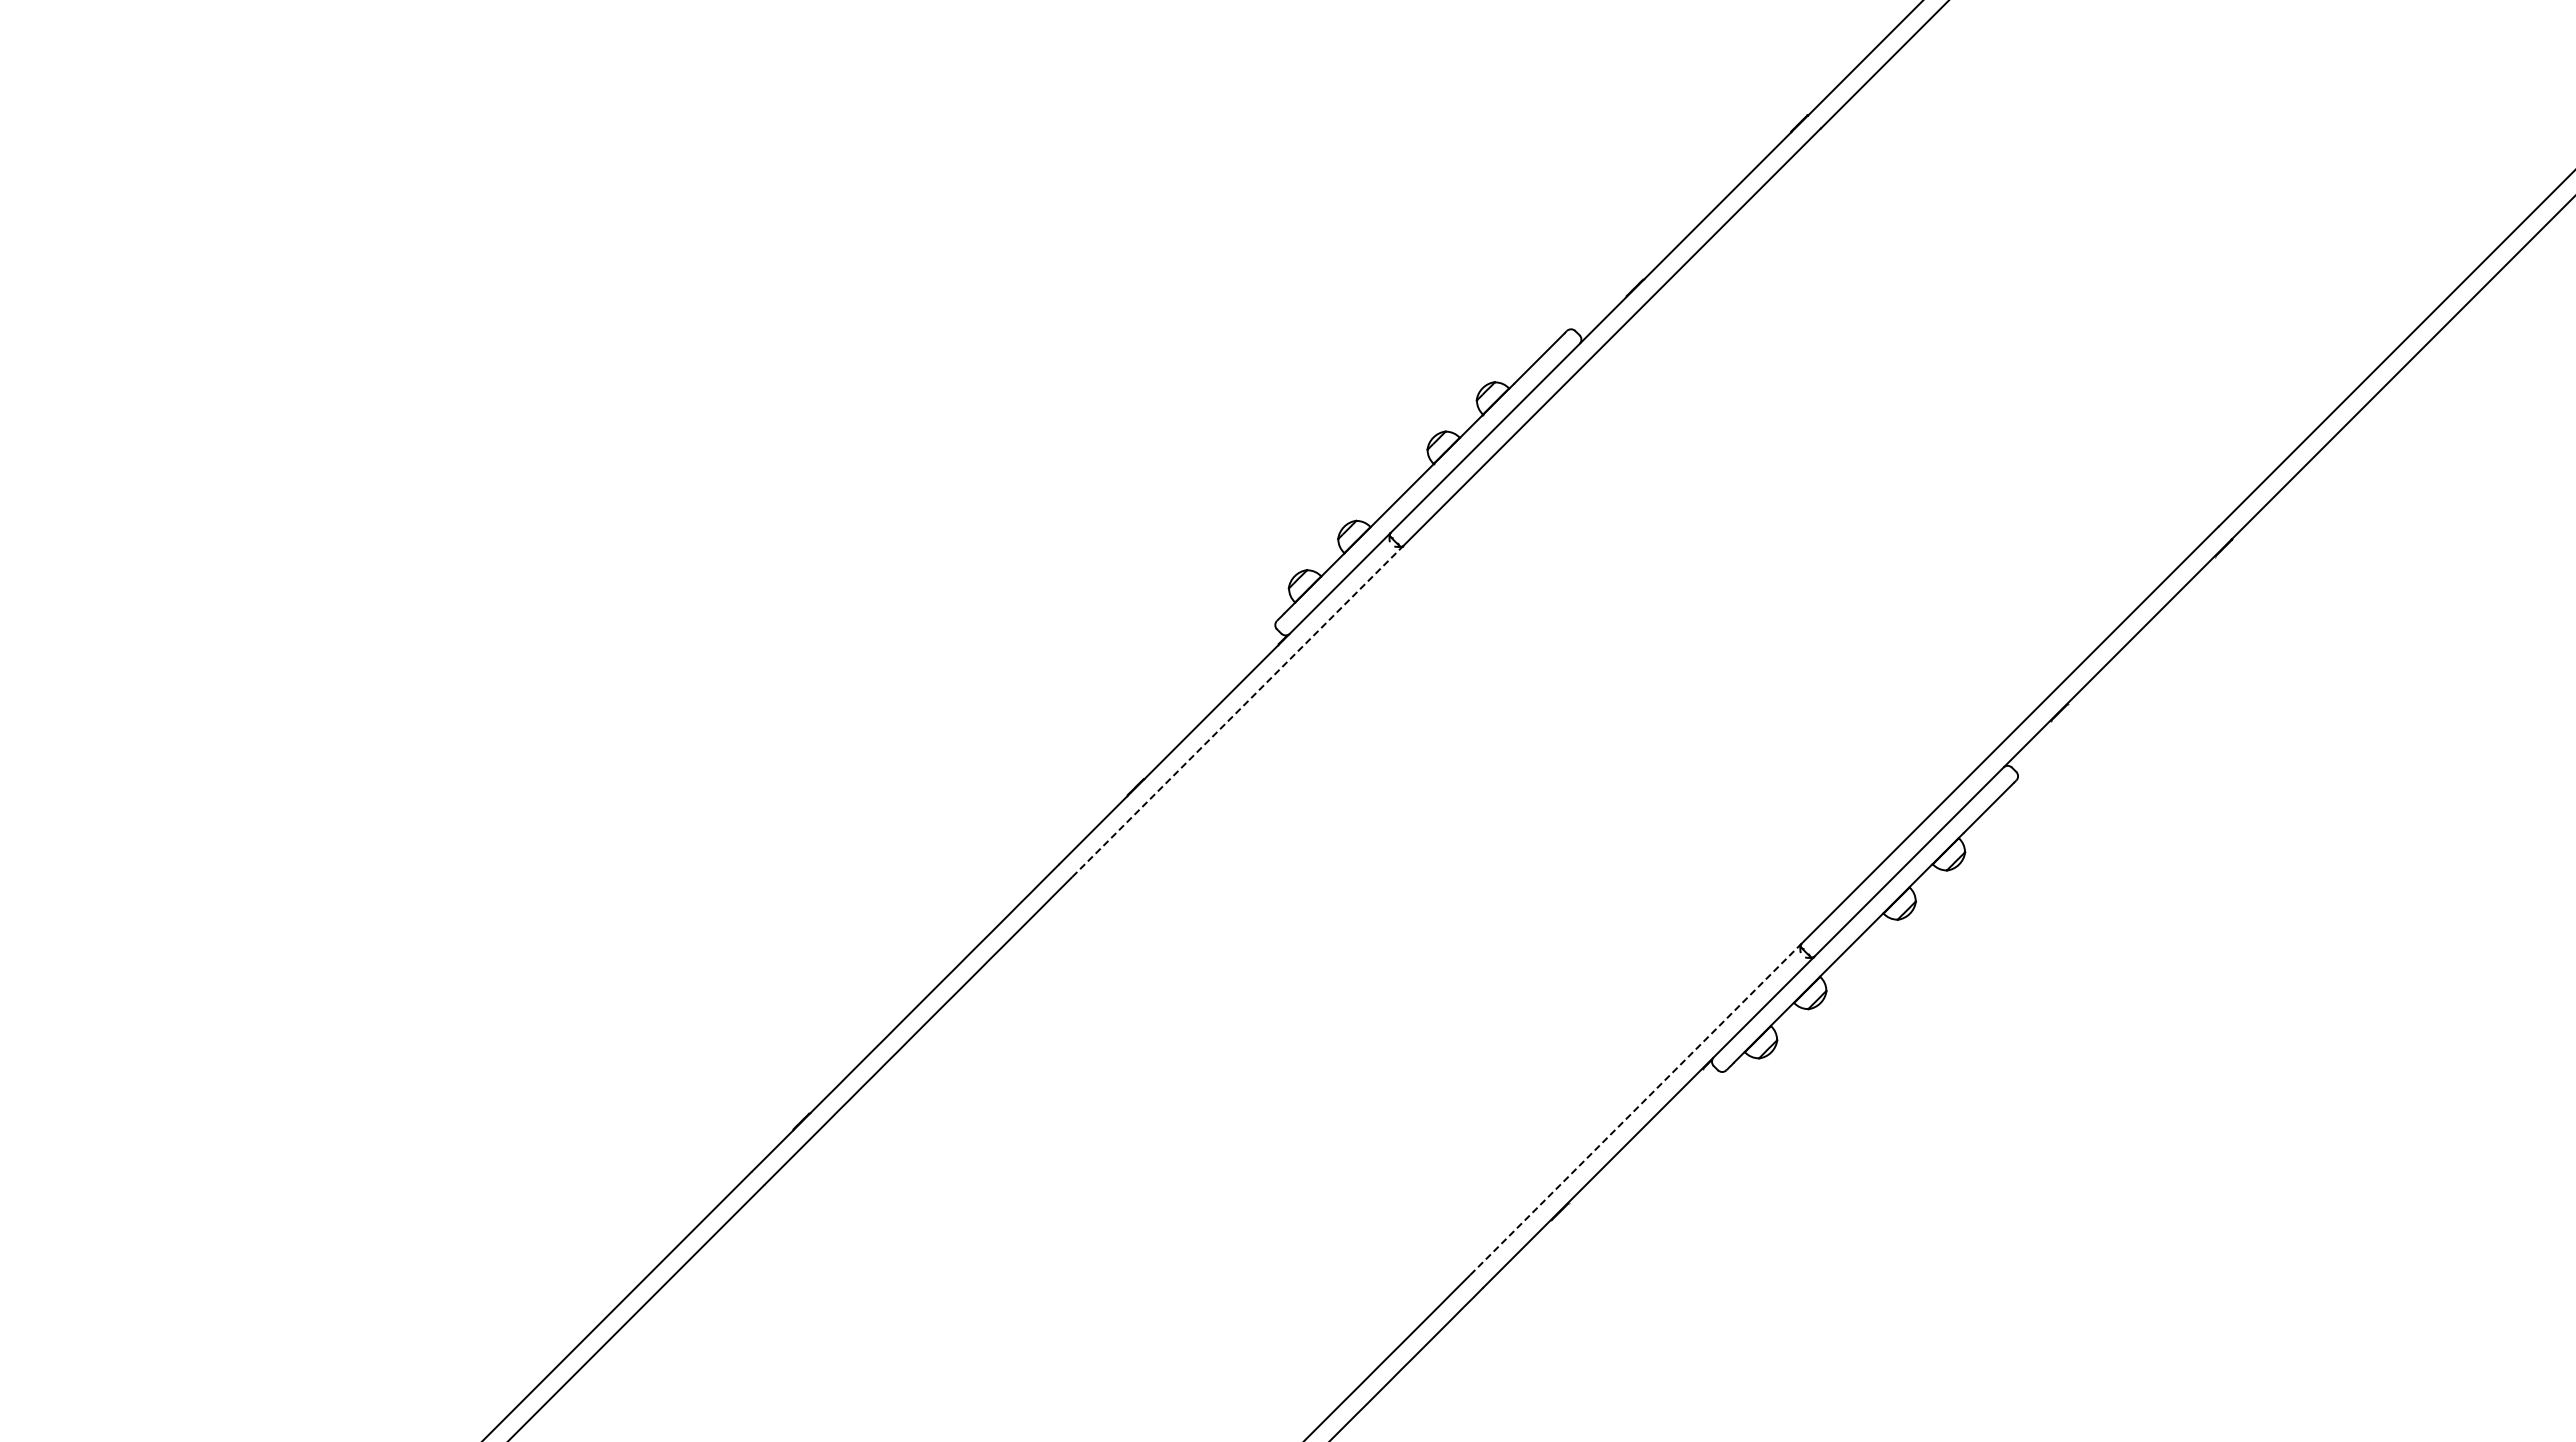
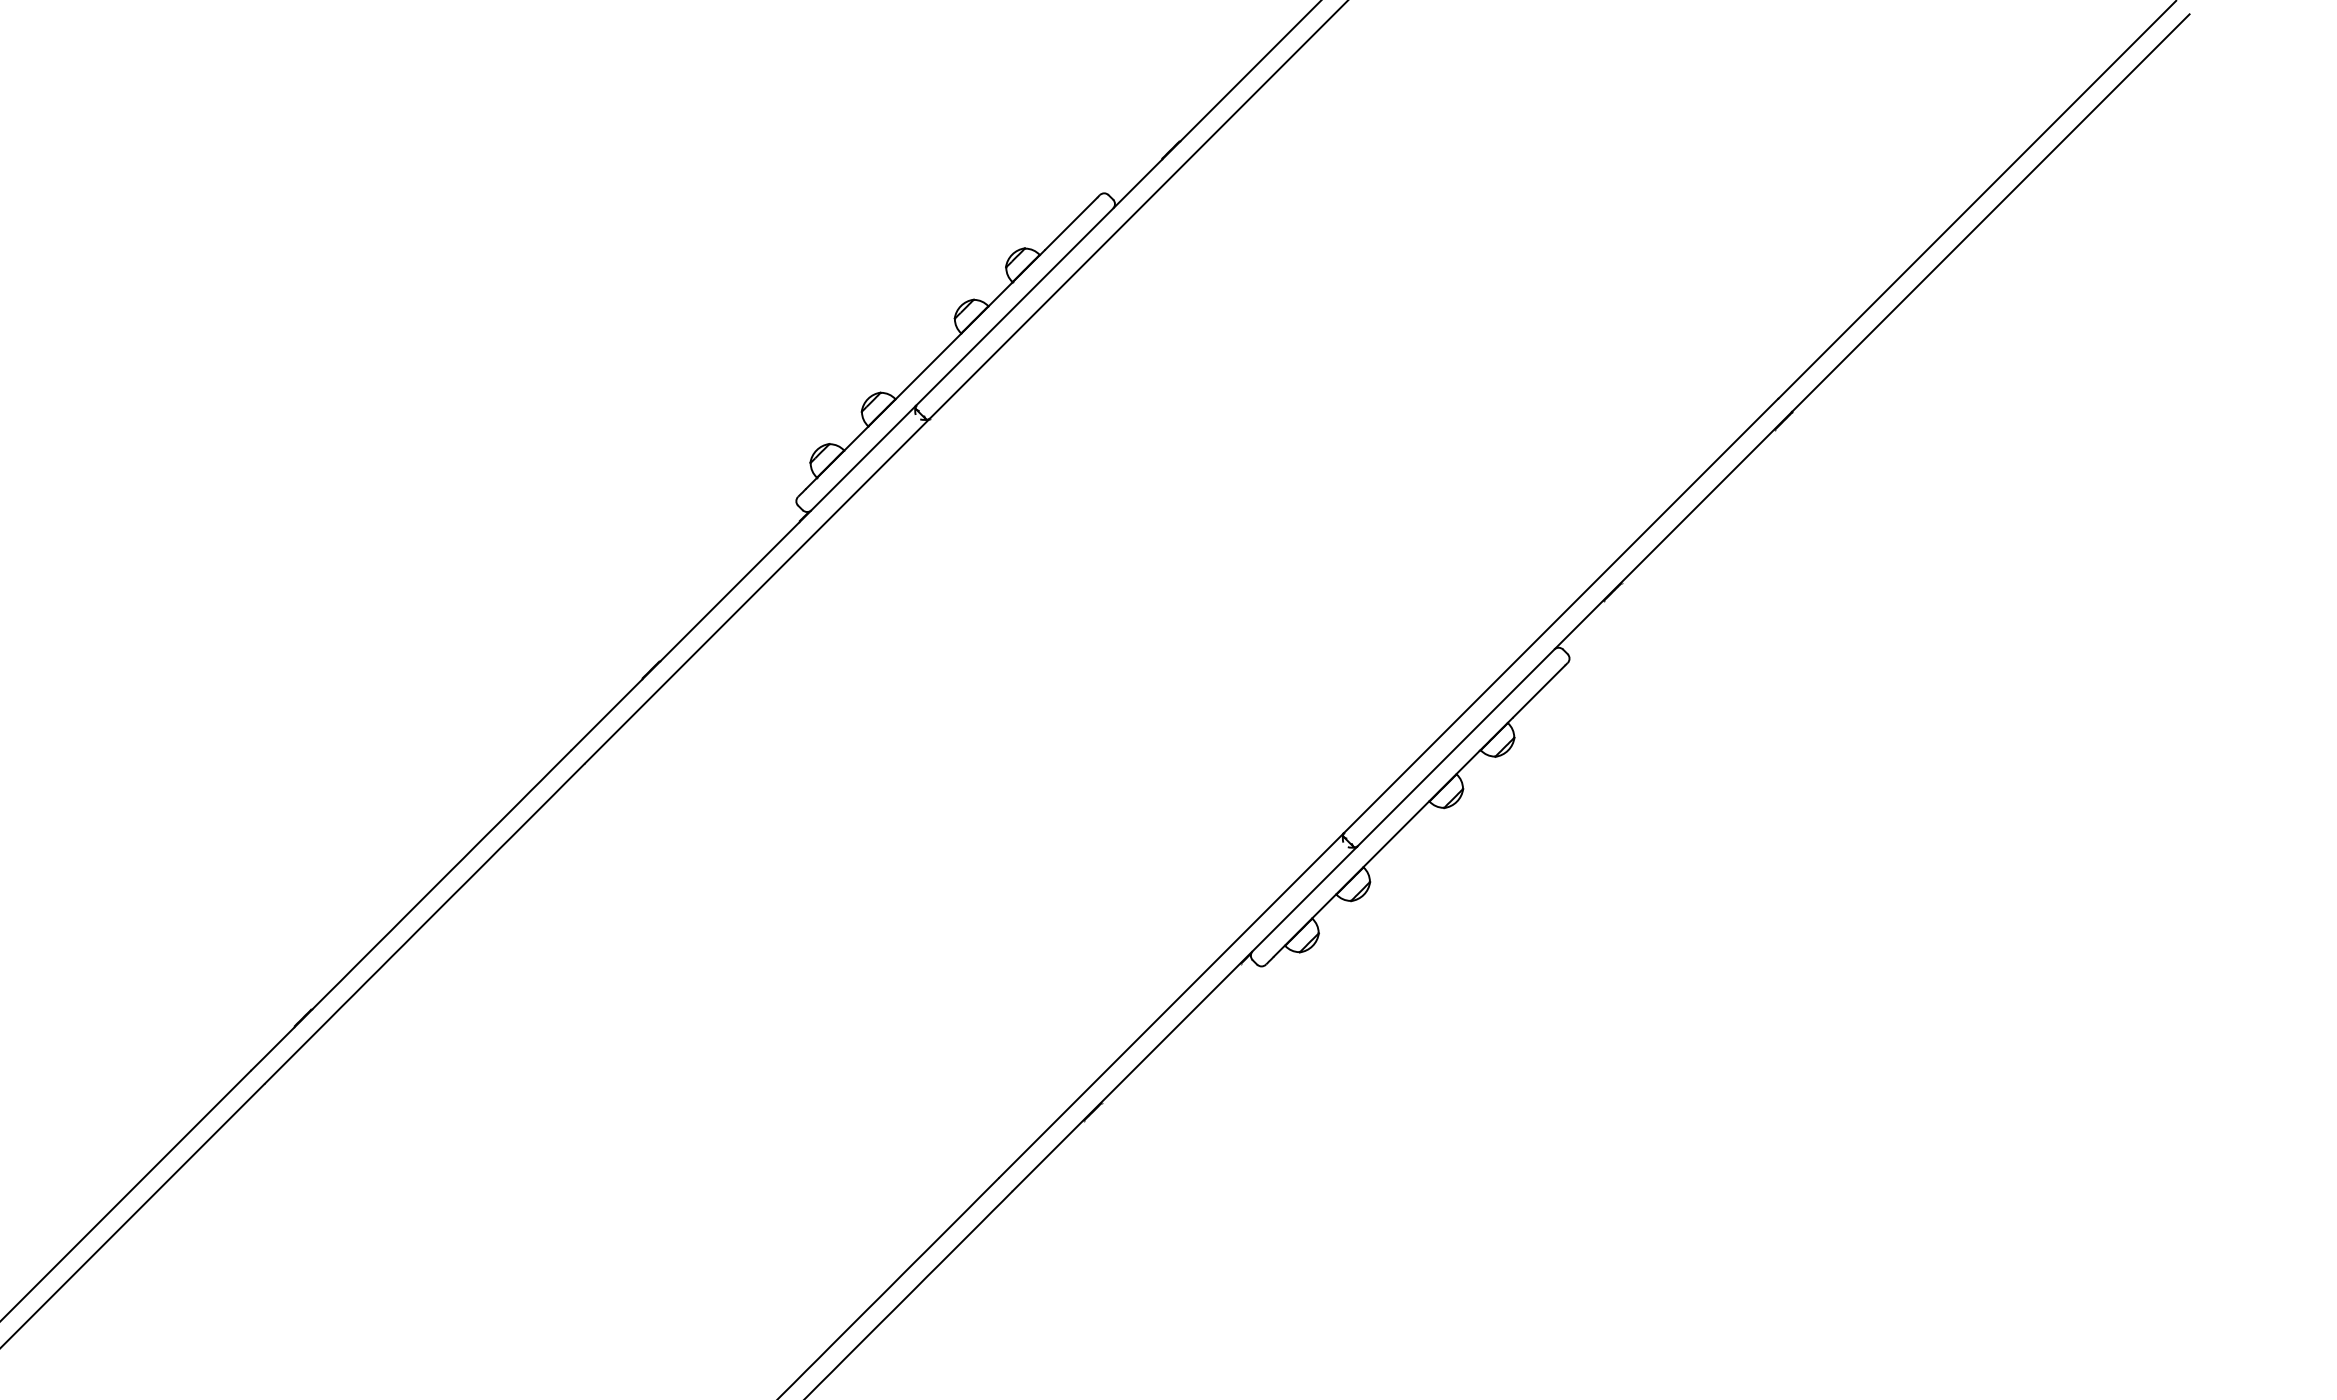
line: (1237, 711) -> (757, 591), dashed -> solid
line: (1635, 1109) -> (1171, 1005), dashed -> solid

